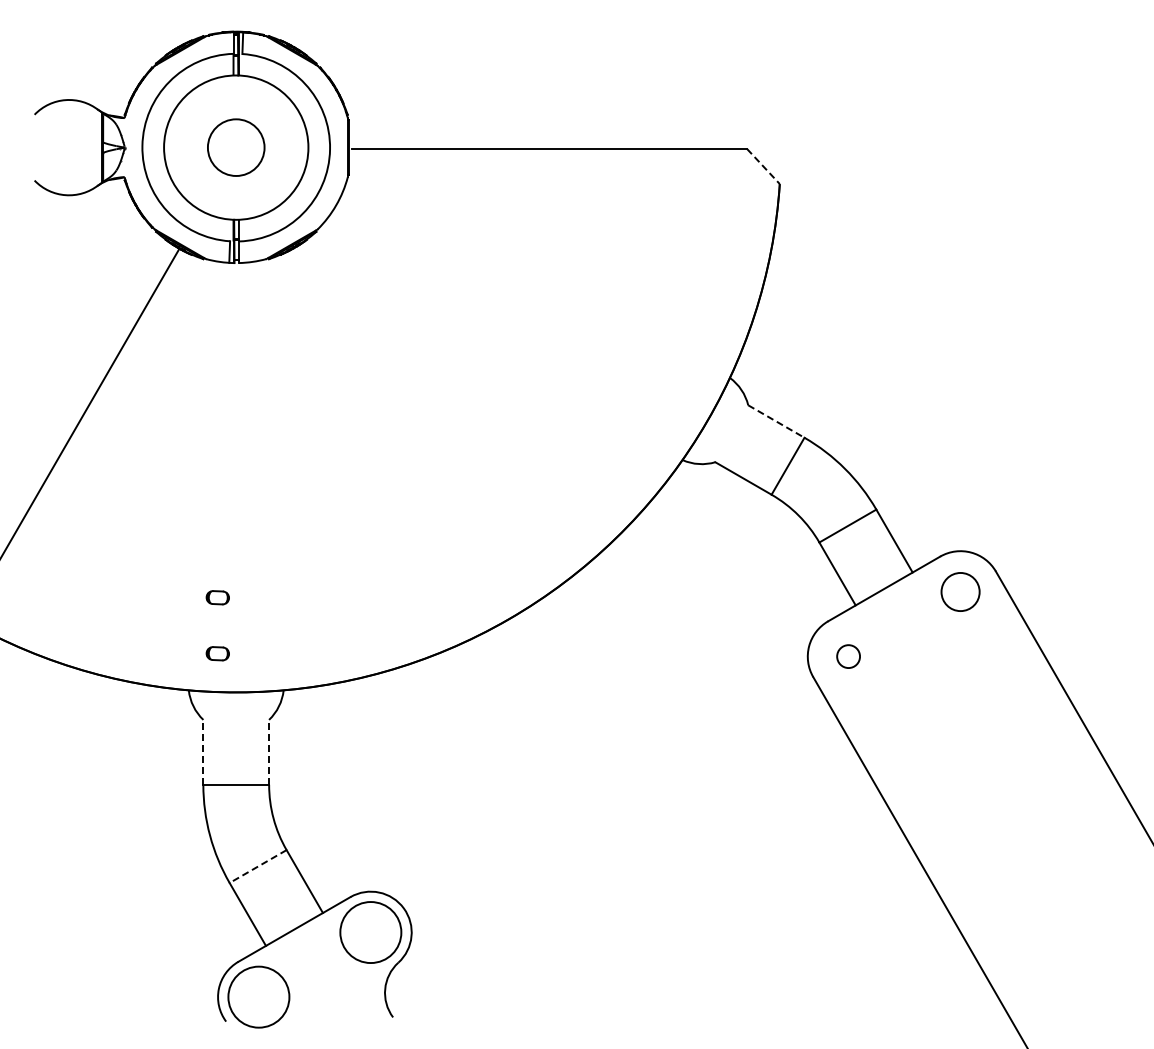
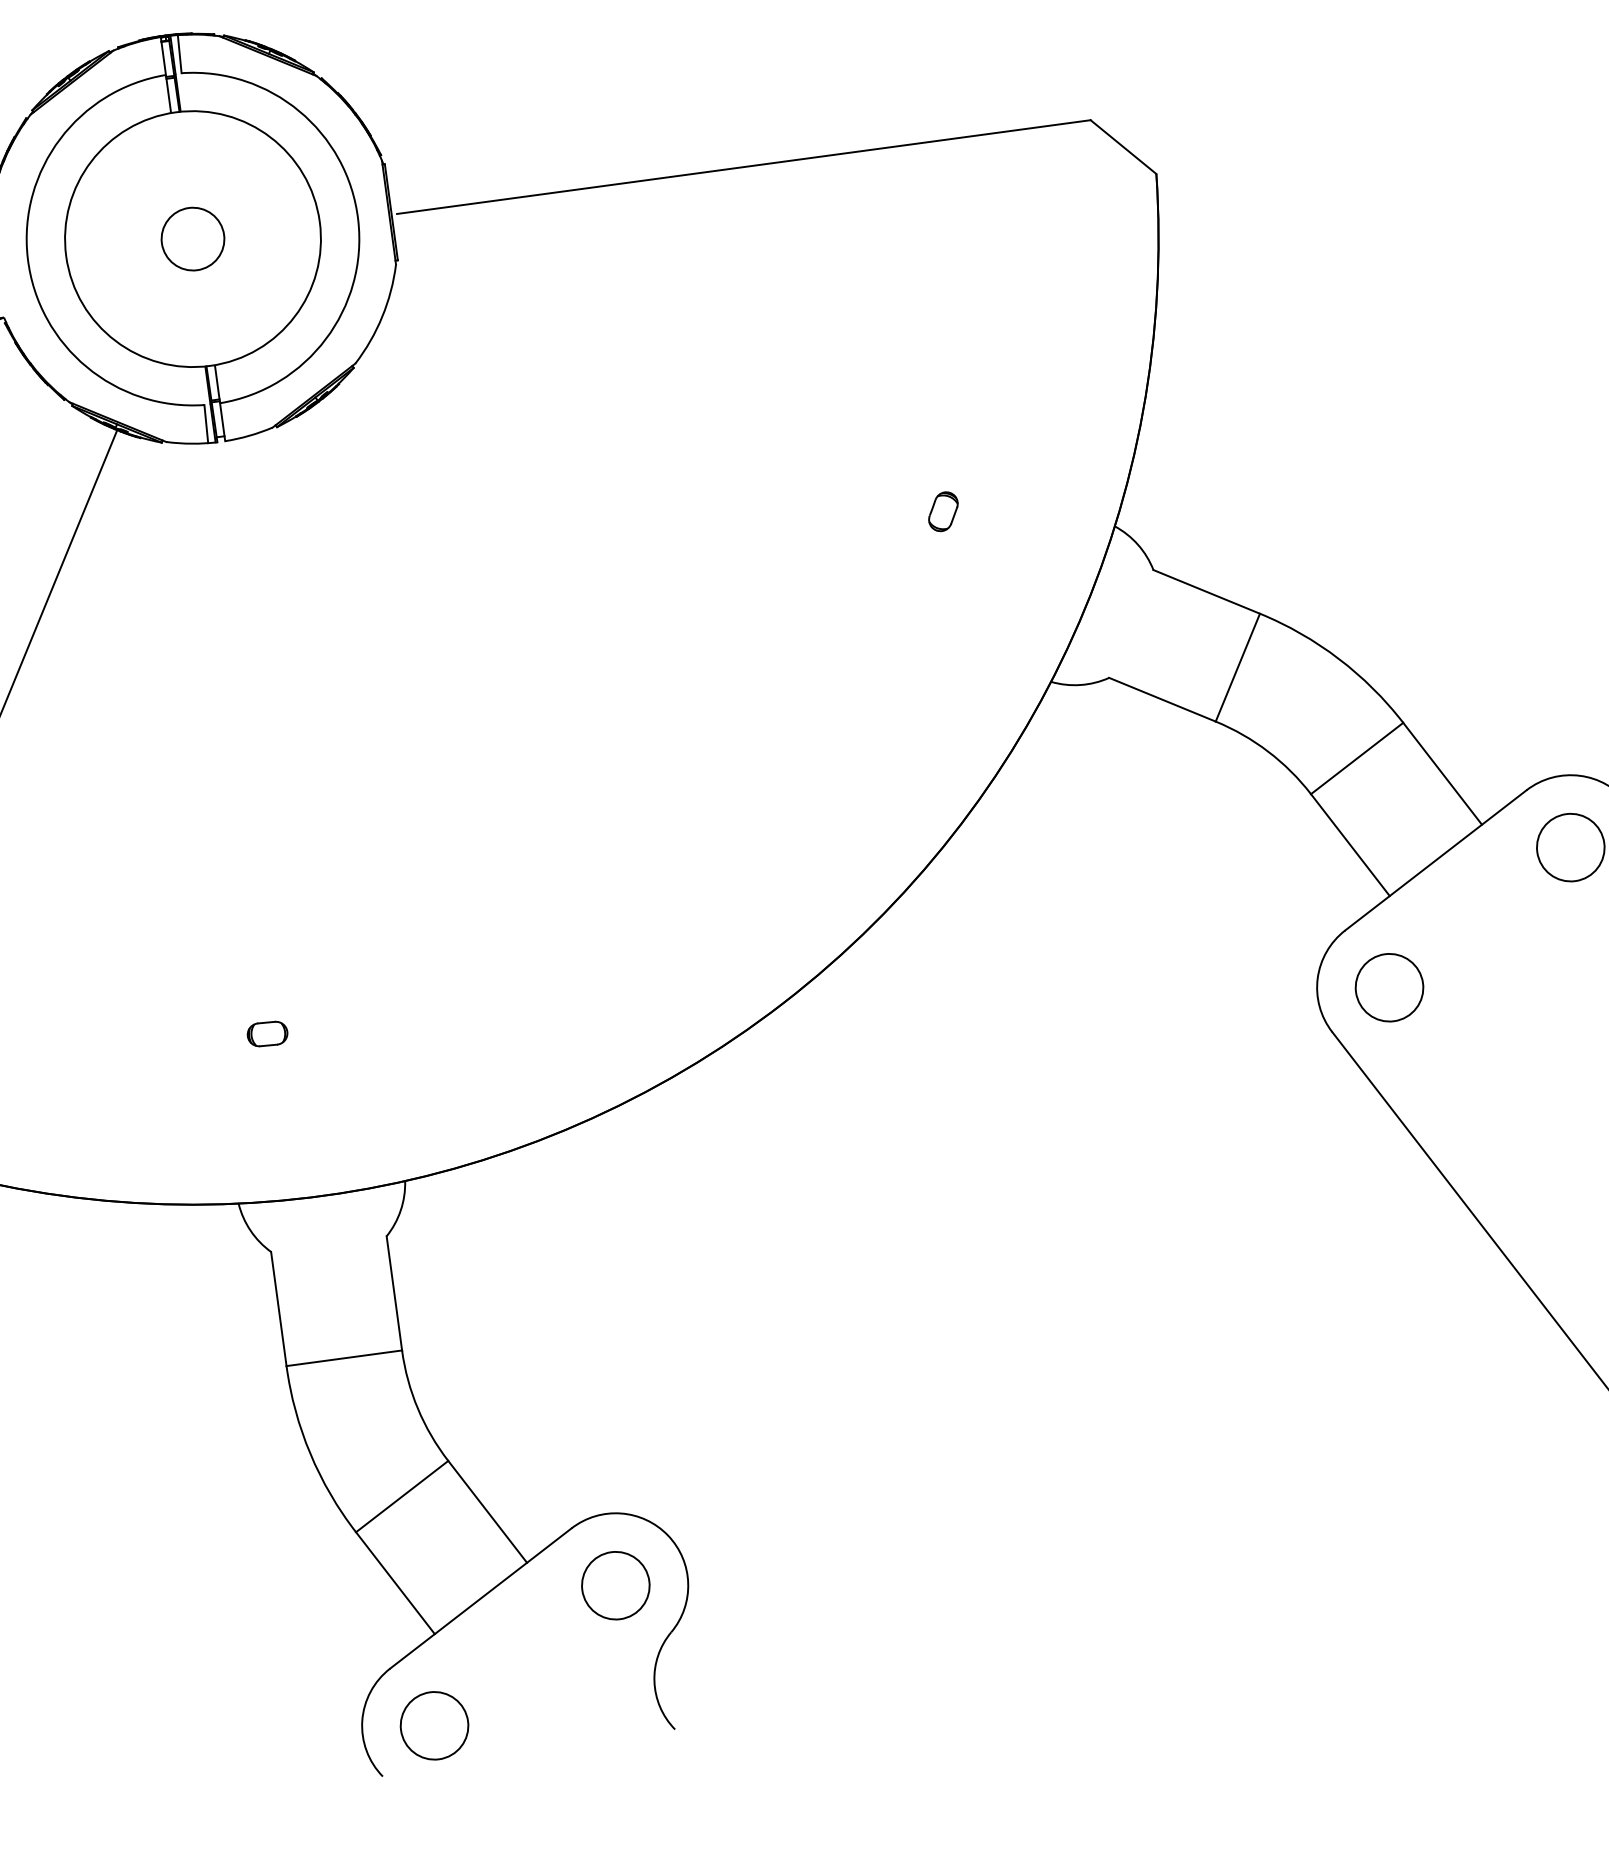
circle: (235, 147) -> (191, 239), size x0.62
line: (763, 166) -> (1123, 147), dashed -> solid
part: (634, 356) -> (942, 511), added
line: (776, 421) -> (1206, 591), dashed -> solid
part: (217, 653) -> (280, 1132), removed
circle: (848, 656) -> (1389, 987), size x1.67
line: (203, 751) -> (278, 1307), dashed -> solid
line: (269, 751) -> (394, 1291), dashed -> solid
line: (258, 866) -> (402, 1496), dashed -> solid
circle: (370, 932) -> (615, 1585), size x0.62
circle: (258, 997) -> (433, 1726), size x0.62

